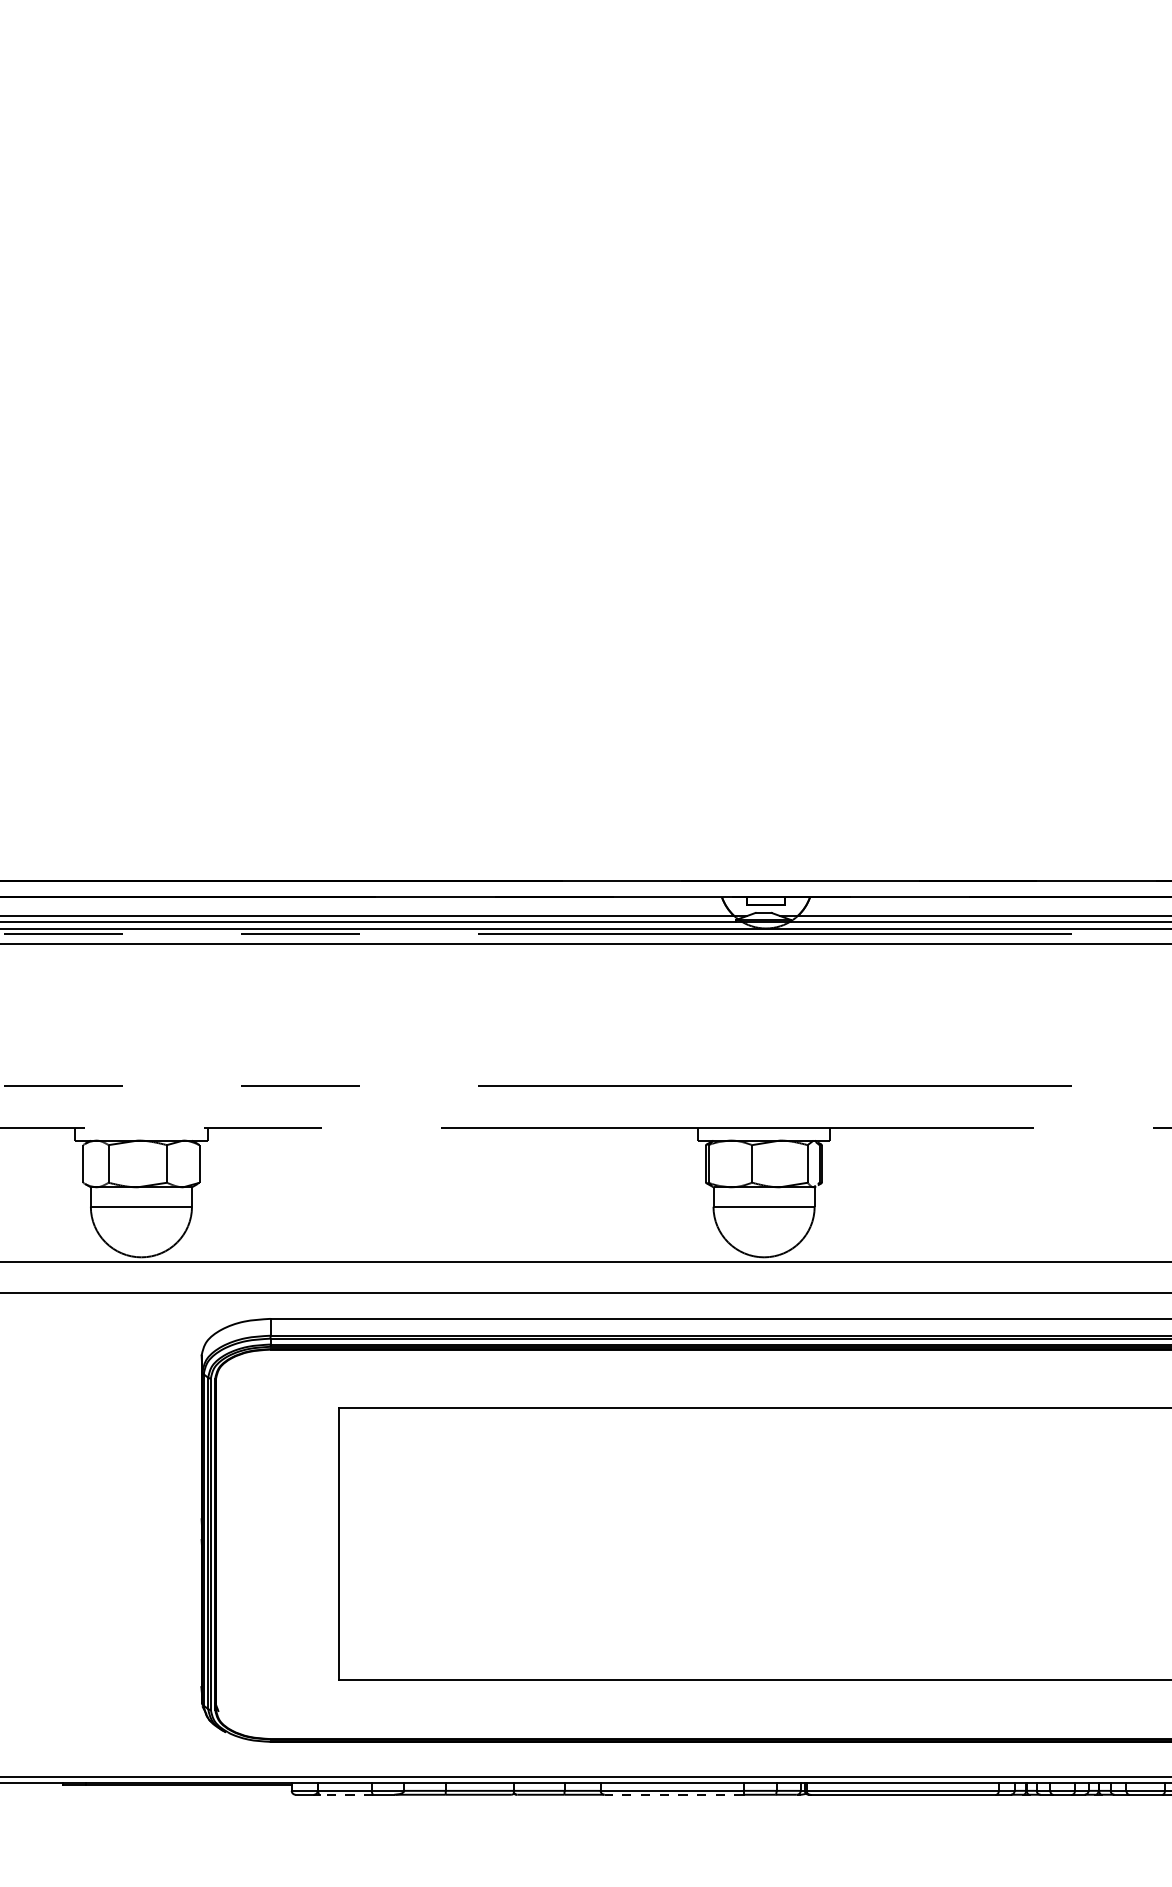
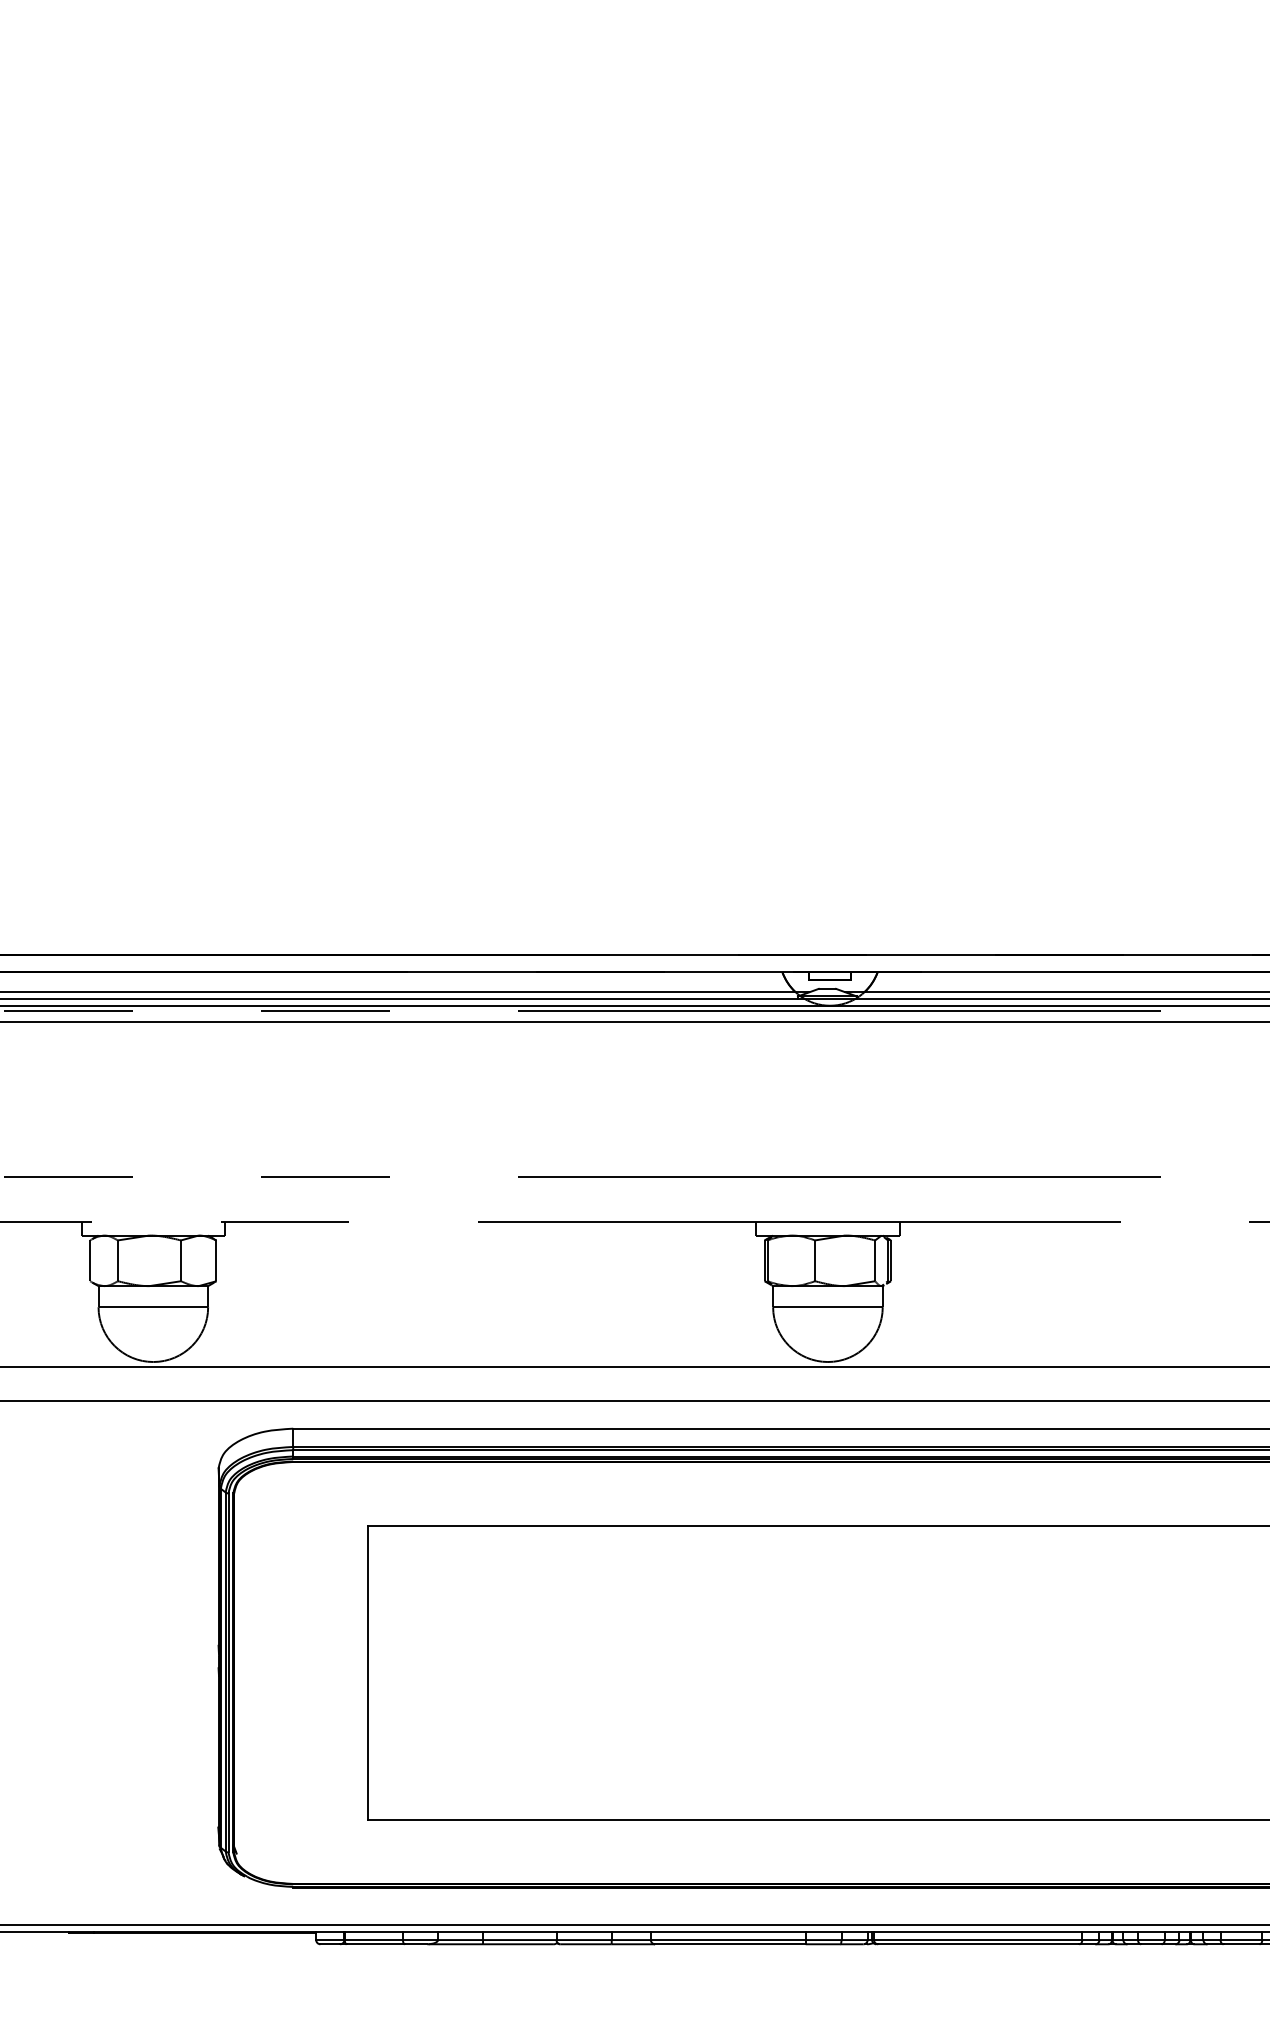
line: (346, 1794) -> (375, 1944), dashed -> solid
line: (673, 1794) -> (729, 1944), dashed -> solid

